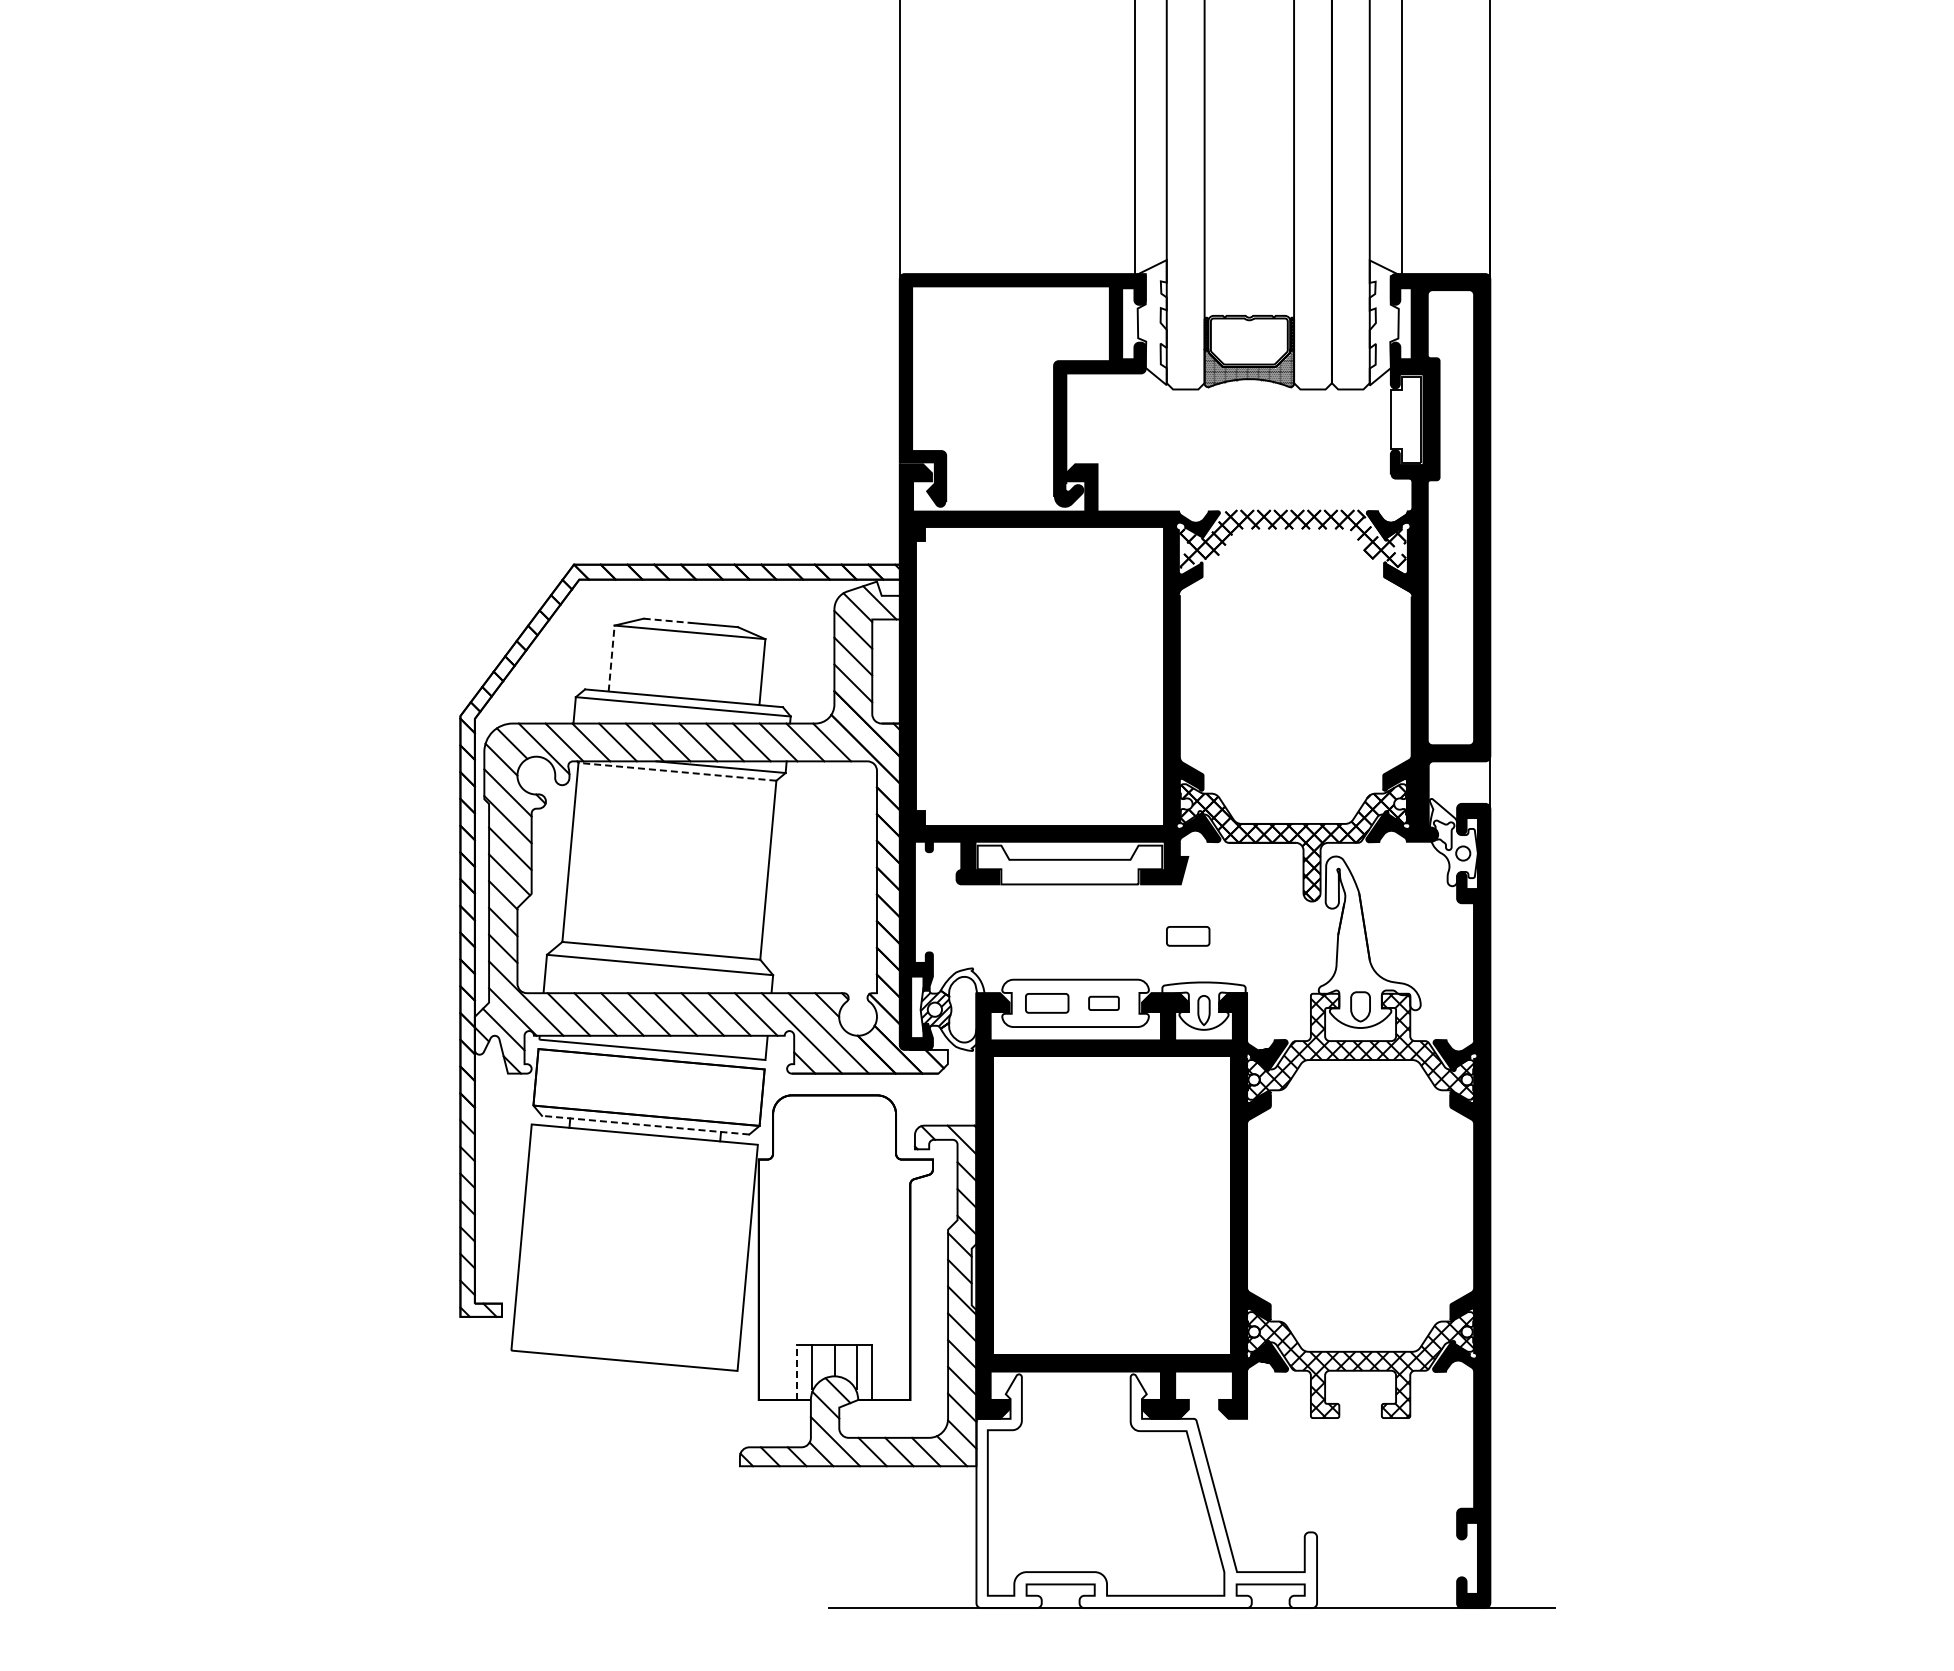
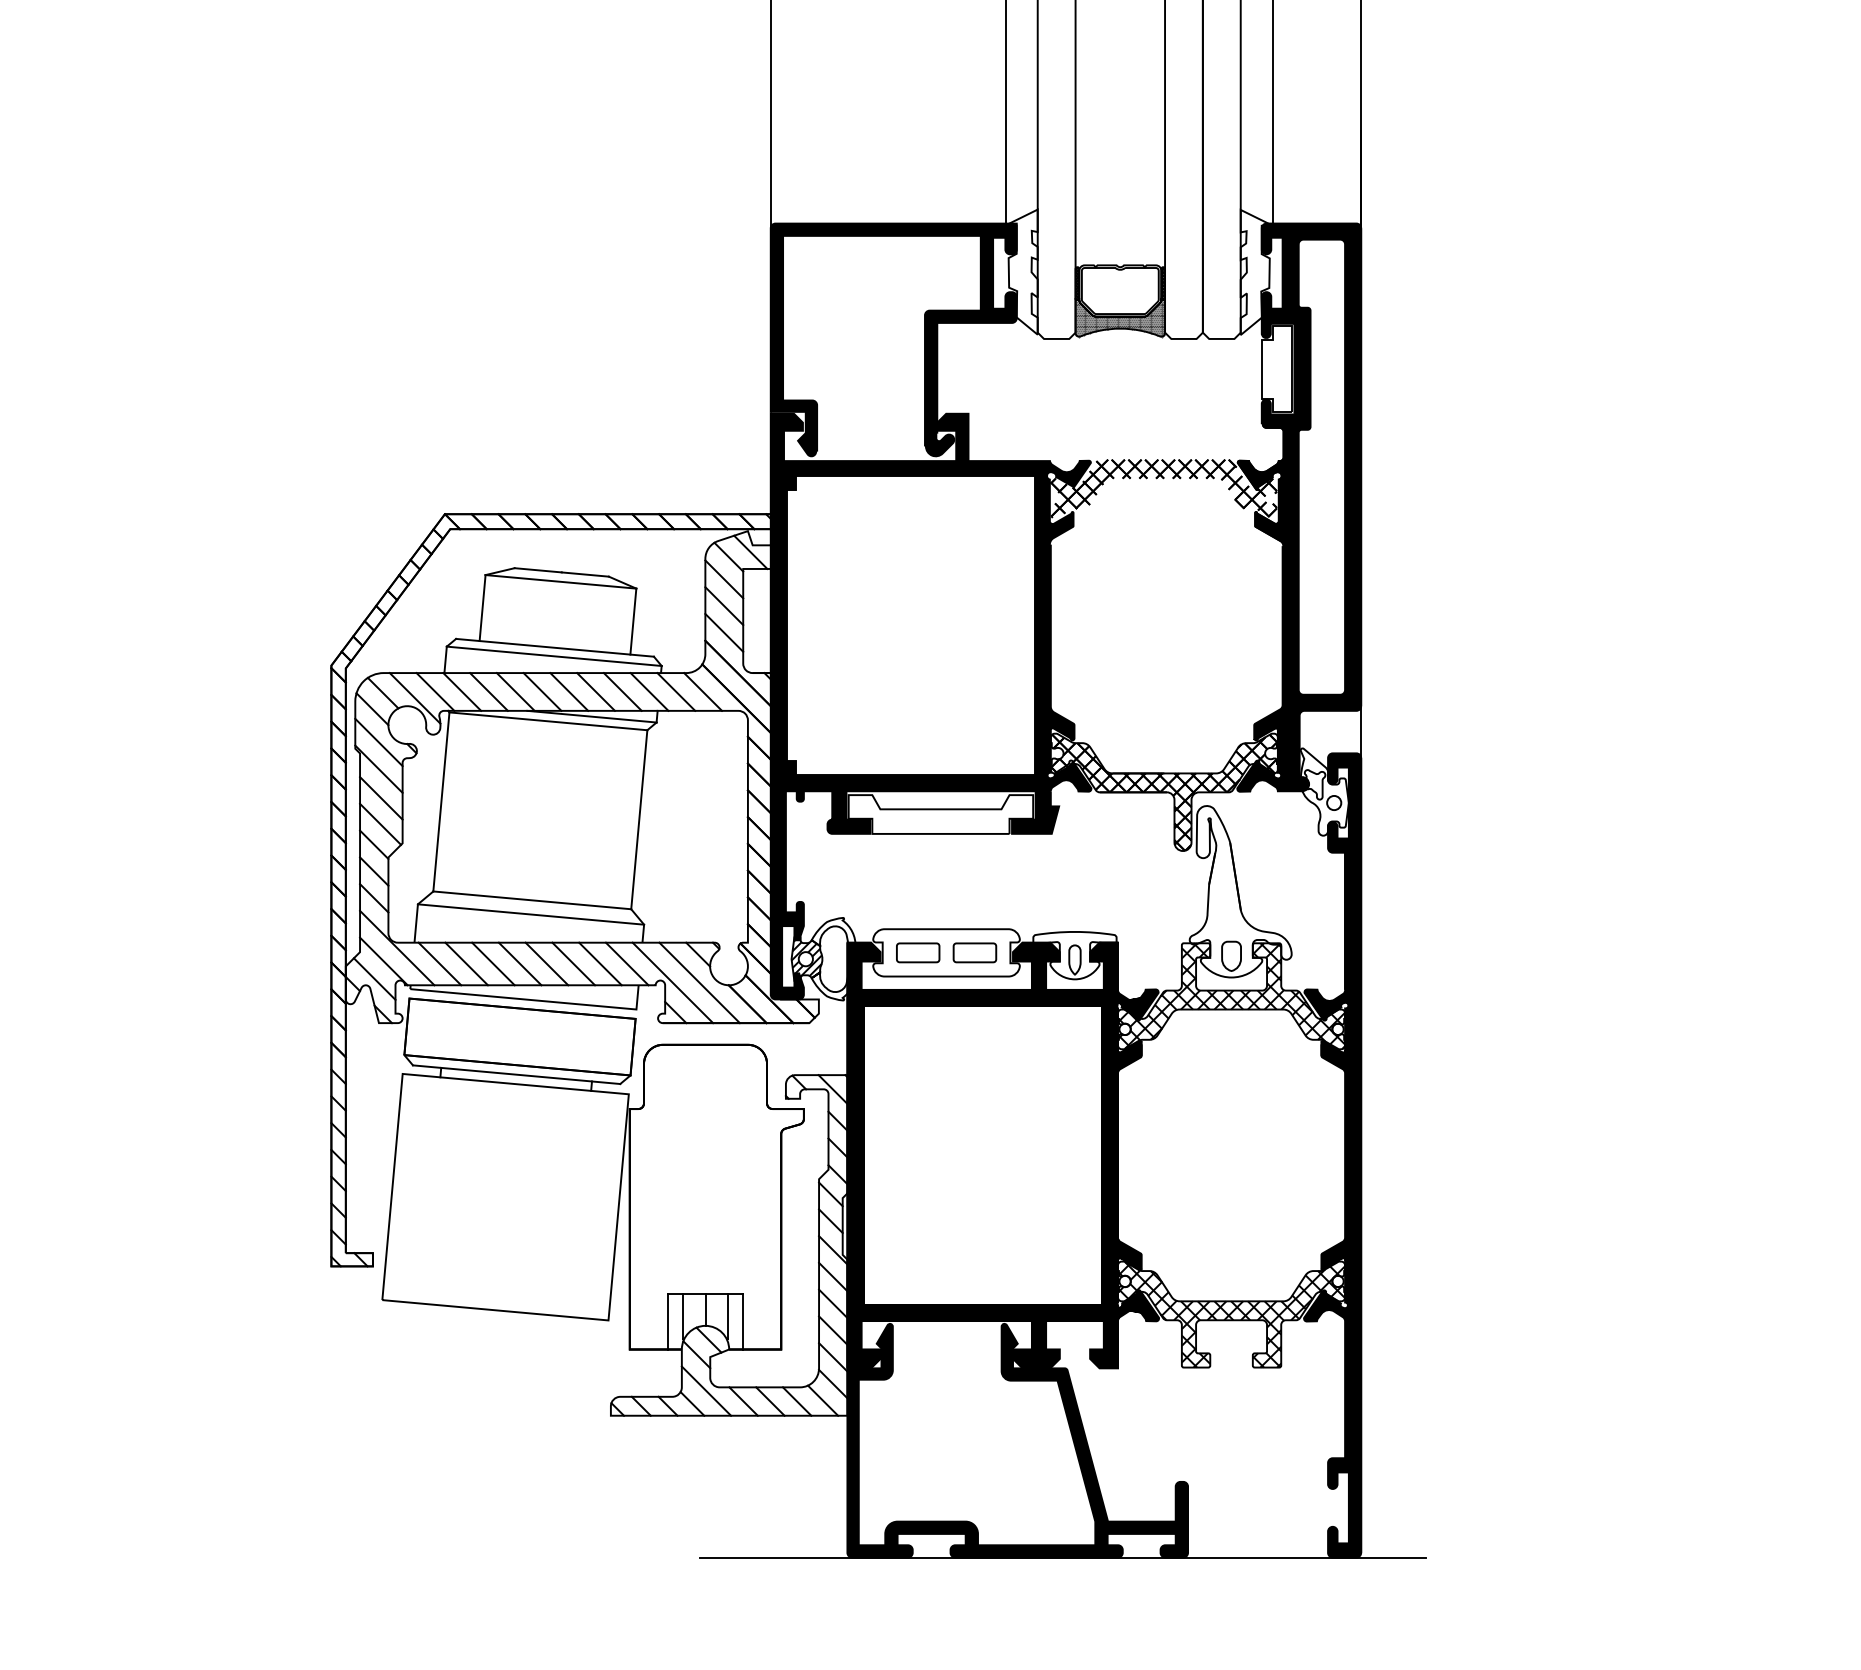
line: (667, 620) -> (538, 570), dashed -> solid
line: (611, 658) -> (482, 608), dashed -> solid
line: (676, 771) -> (547, 721), dashed -> solid
part: (1188, 936) -> (1059, 886), removed
part: (1103, 1003) -> (974, 953), size x1.43
line: (645, 1125) -> (516, 1075), dashed -> solid
line: (796, 1372) -> (667, 1322), dashed -> solid
fill: (1146, 1491) -> (1017, 1441), added

